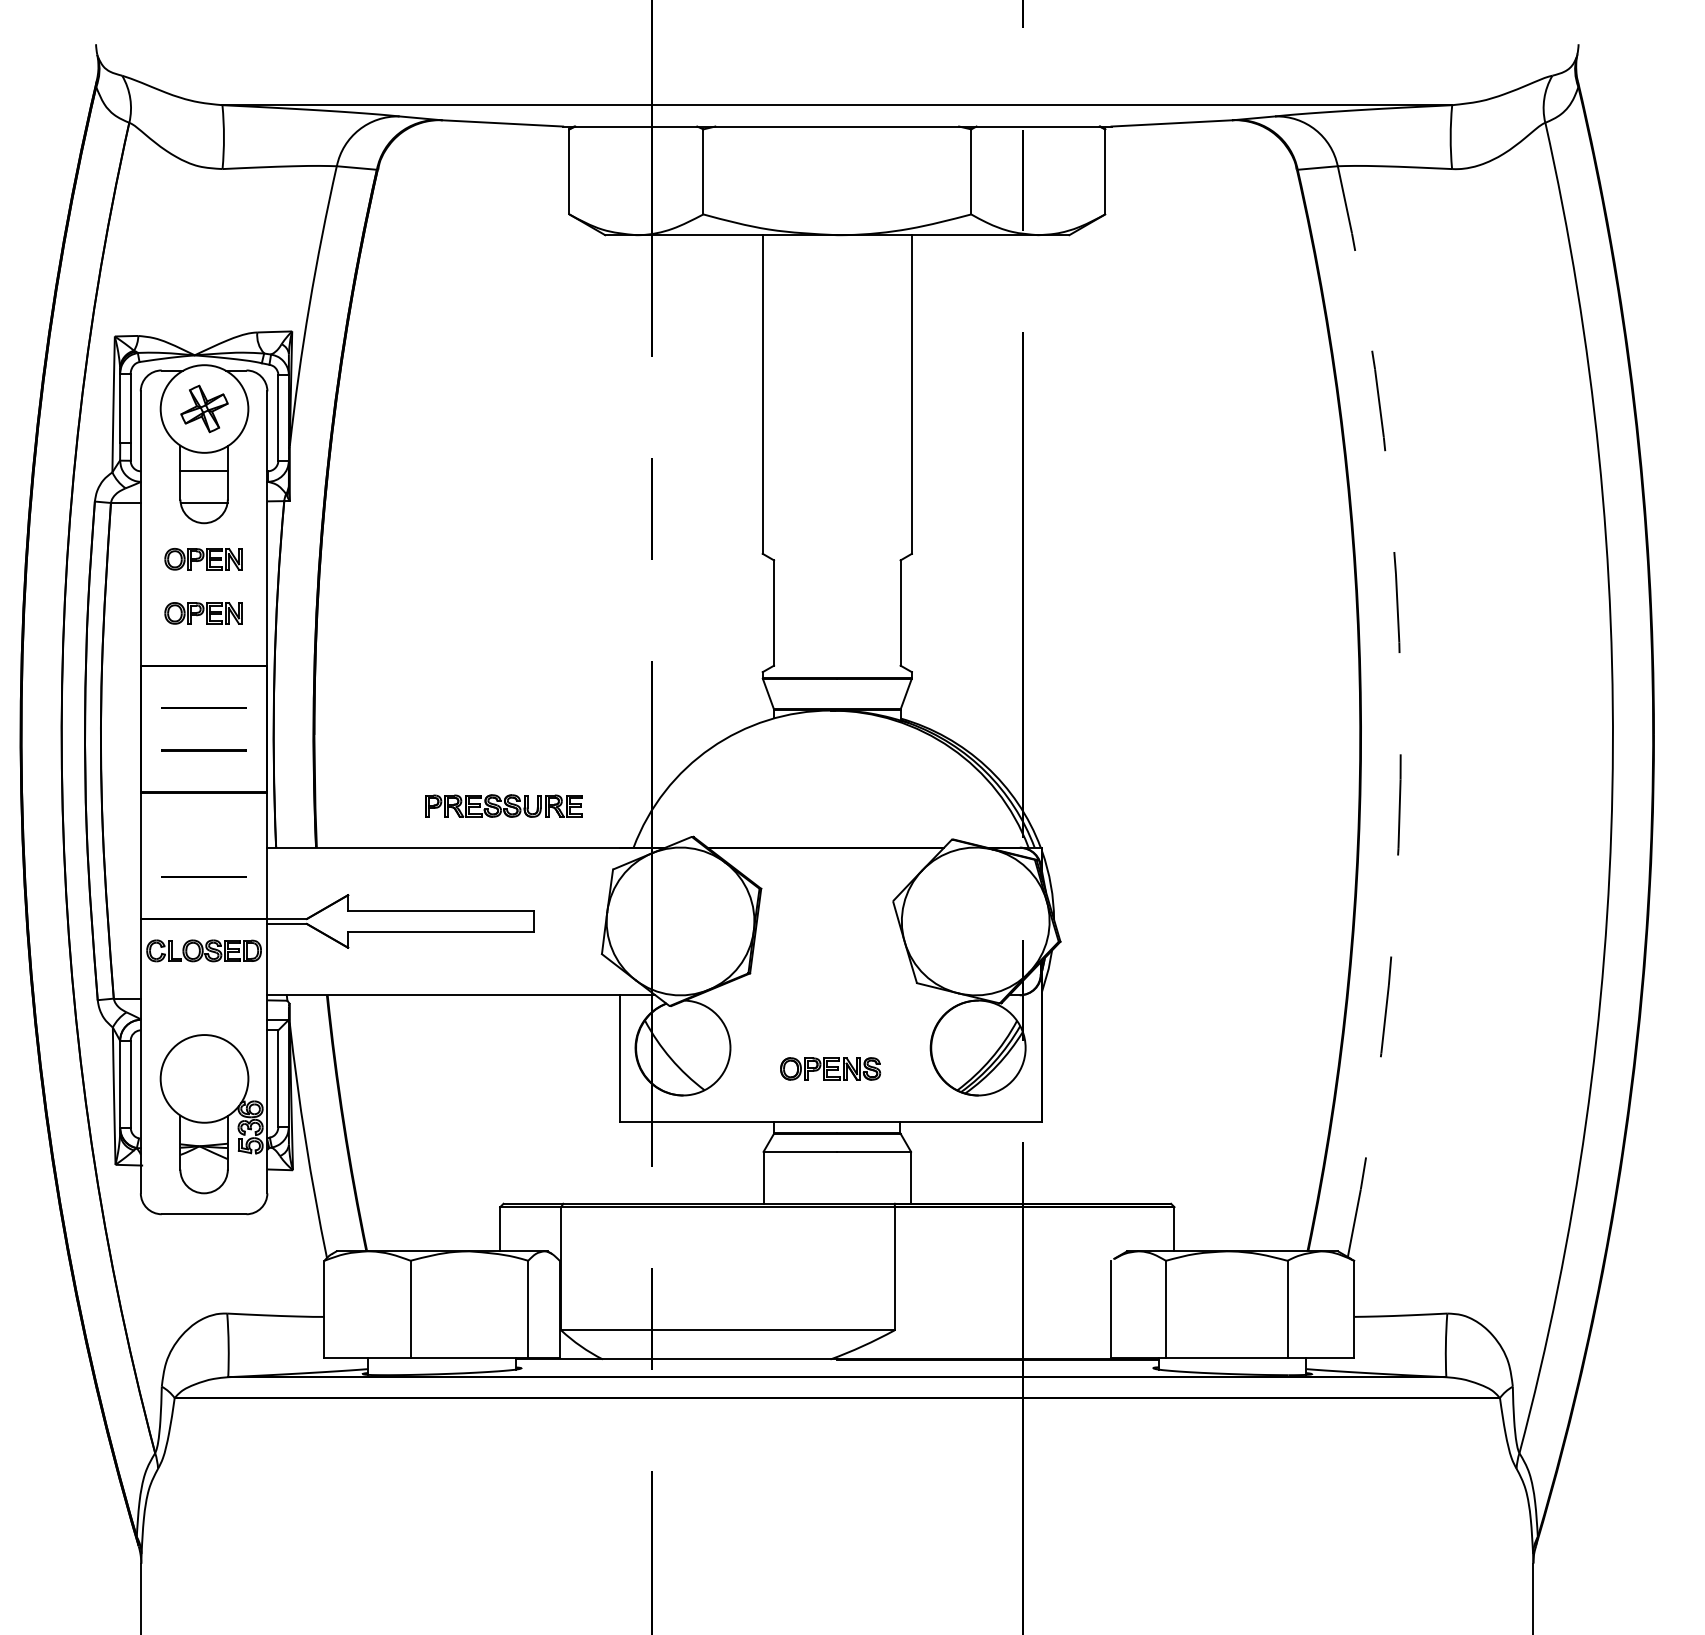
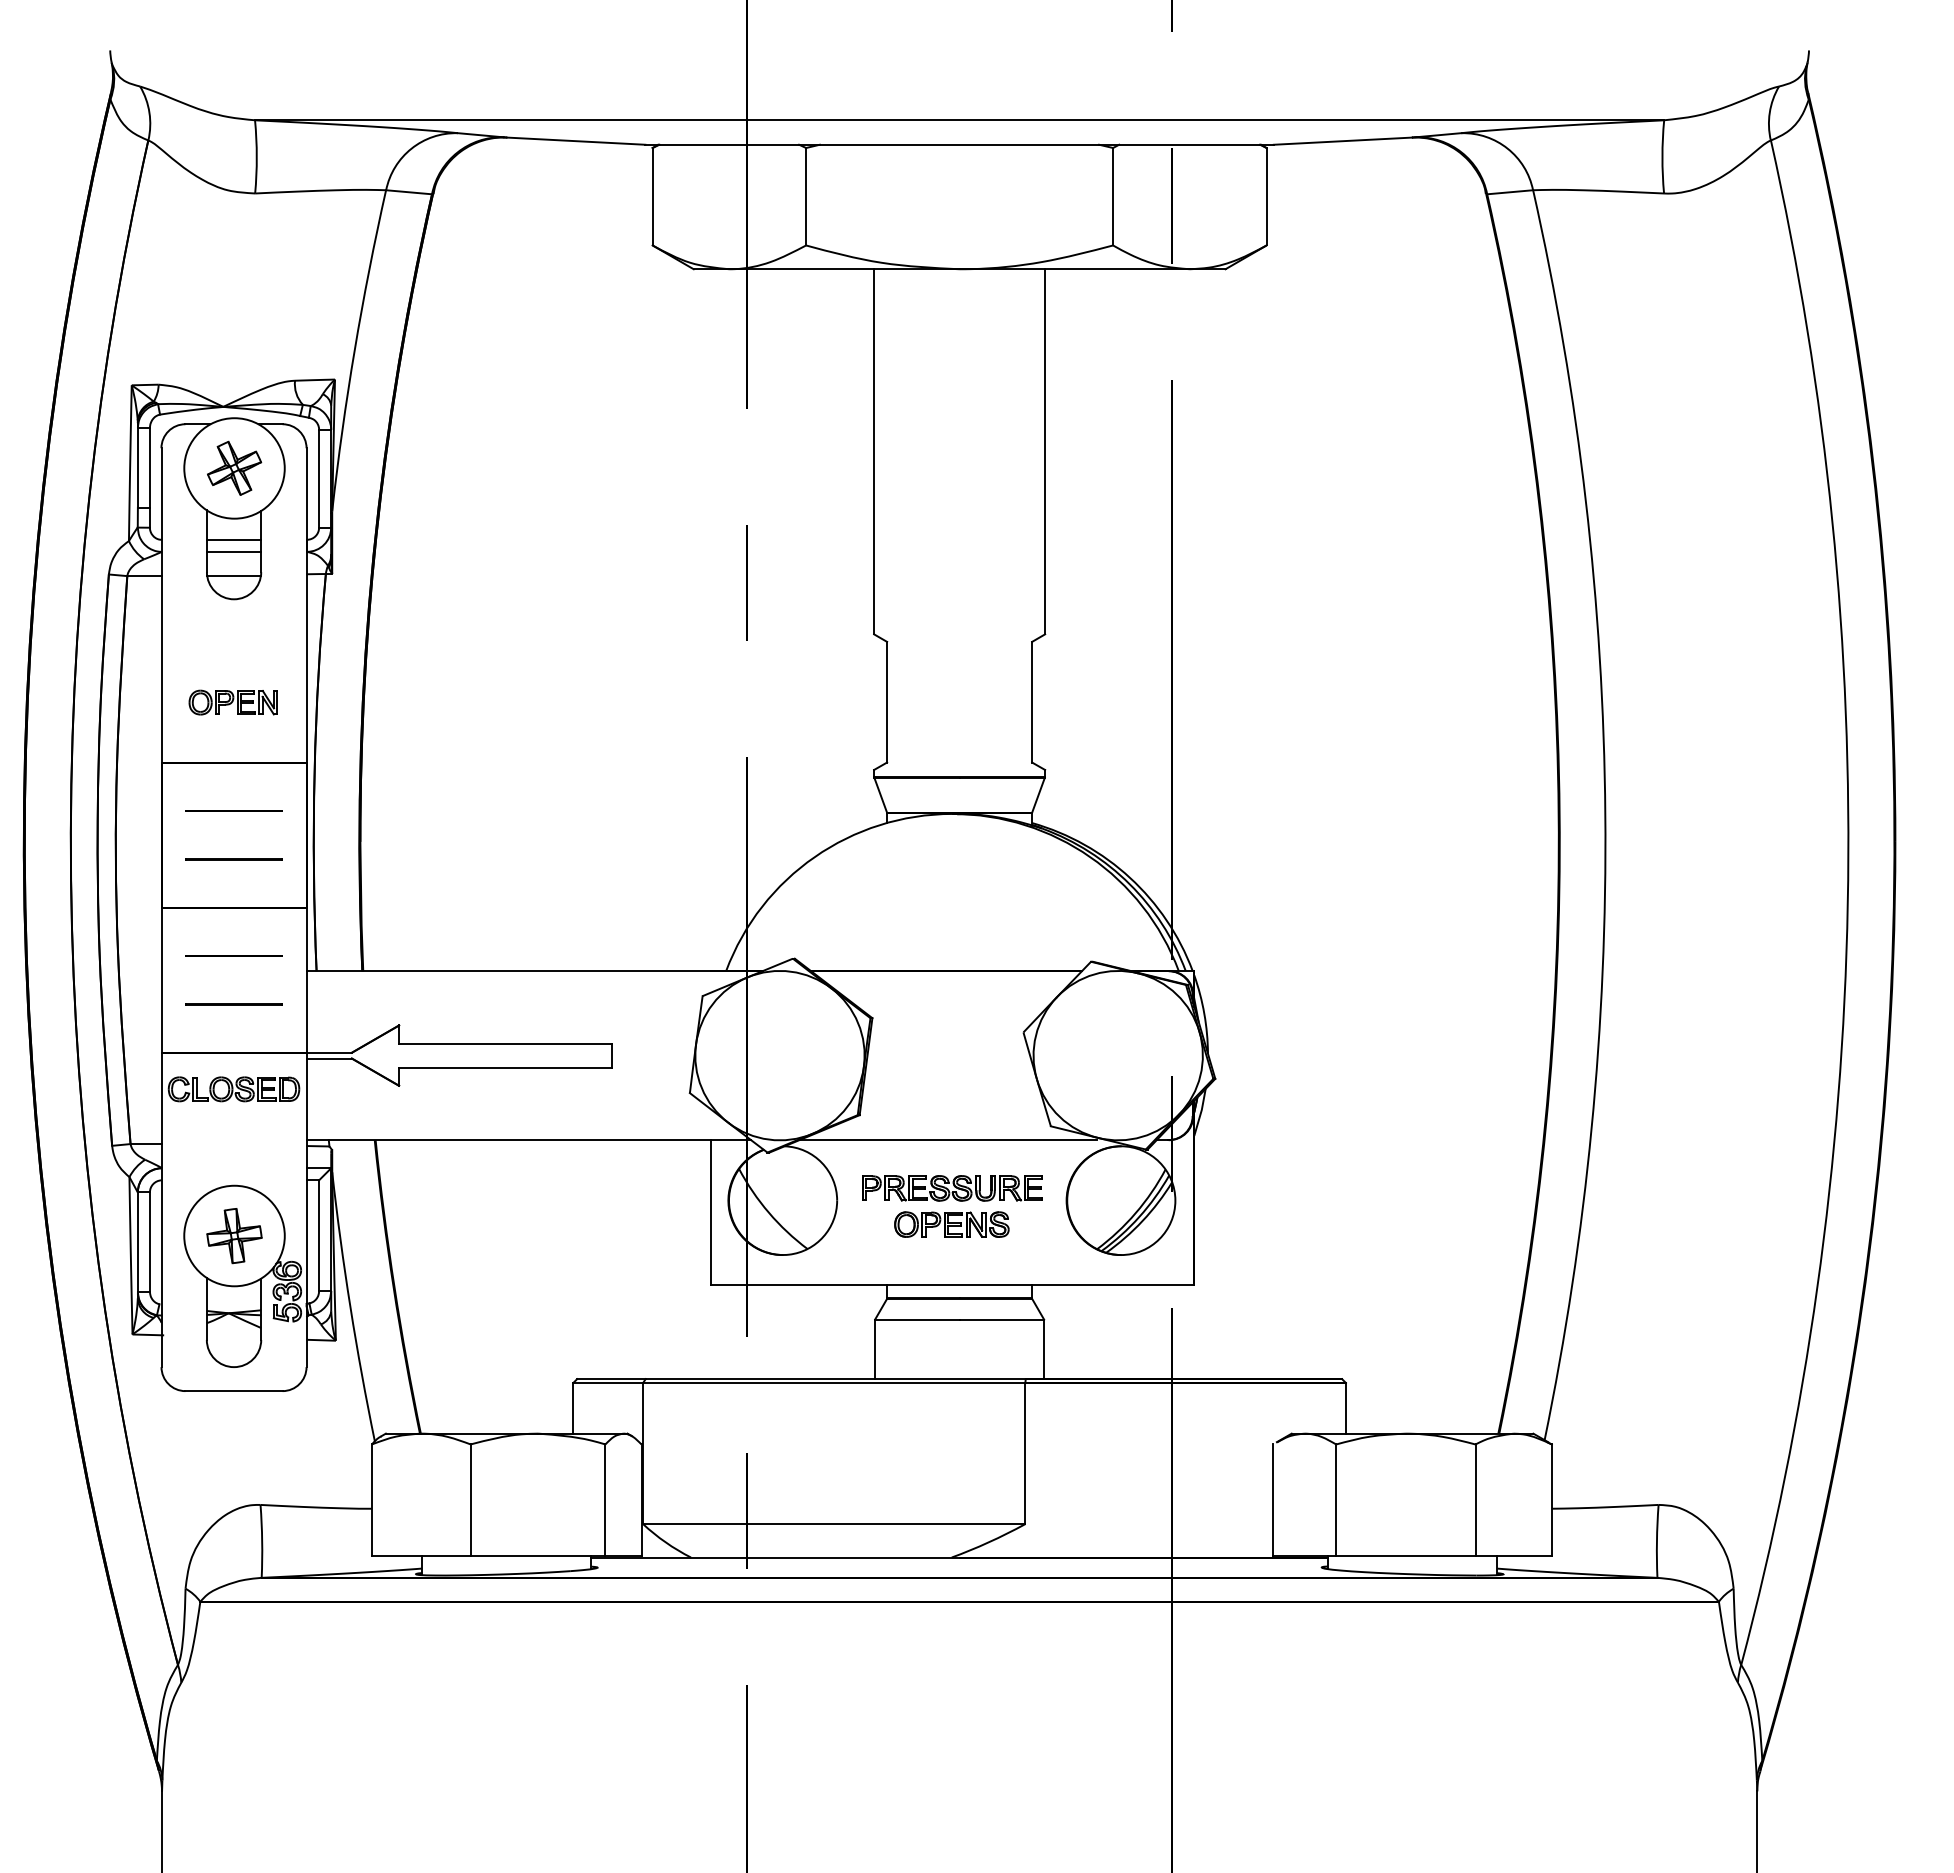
line: (203, 481) -> (233, 551), added
part: (202, 559) -> (232, 640), removed
arc: (1400, 711) -> (1605, 814), dashed -> solid
part: (503, 806) -> (952, 1188), moved
line: (203, 834) -> (233, 955), added
line: (826, 995) -> (947, 1140), added
part: (204, 1079) -> (234, 1236), added

